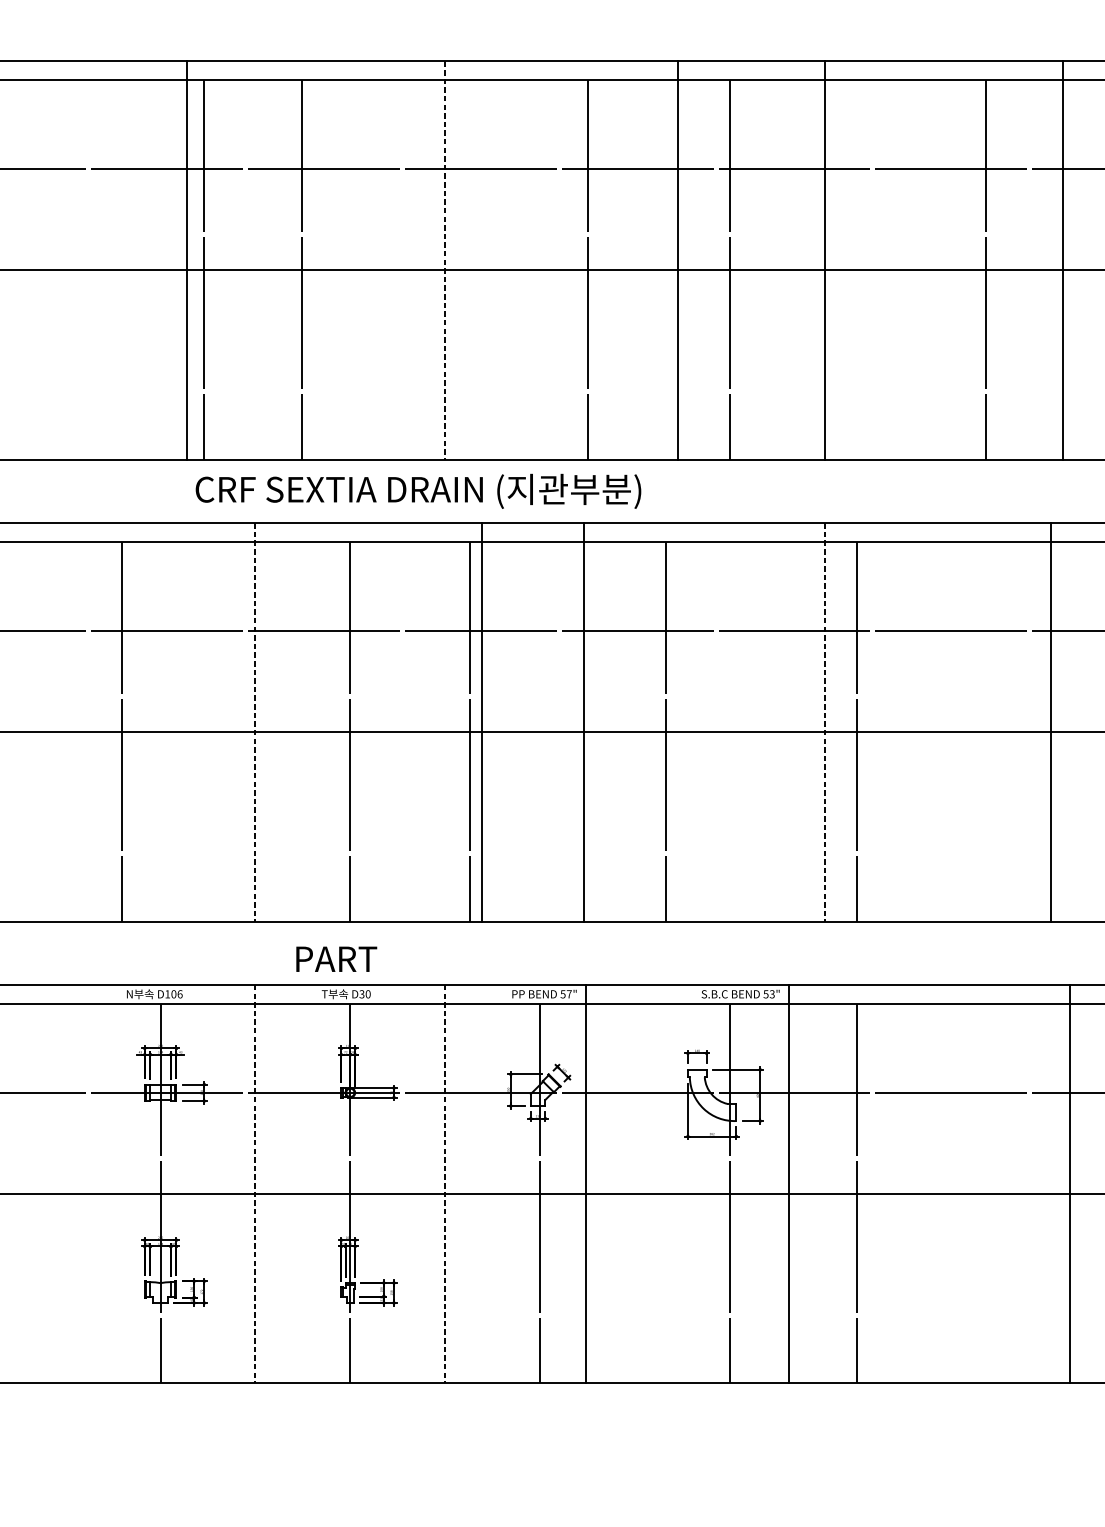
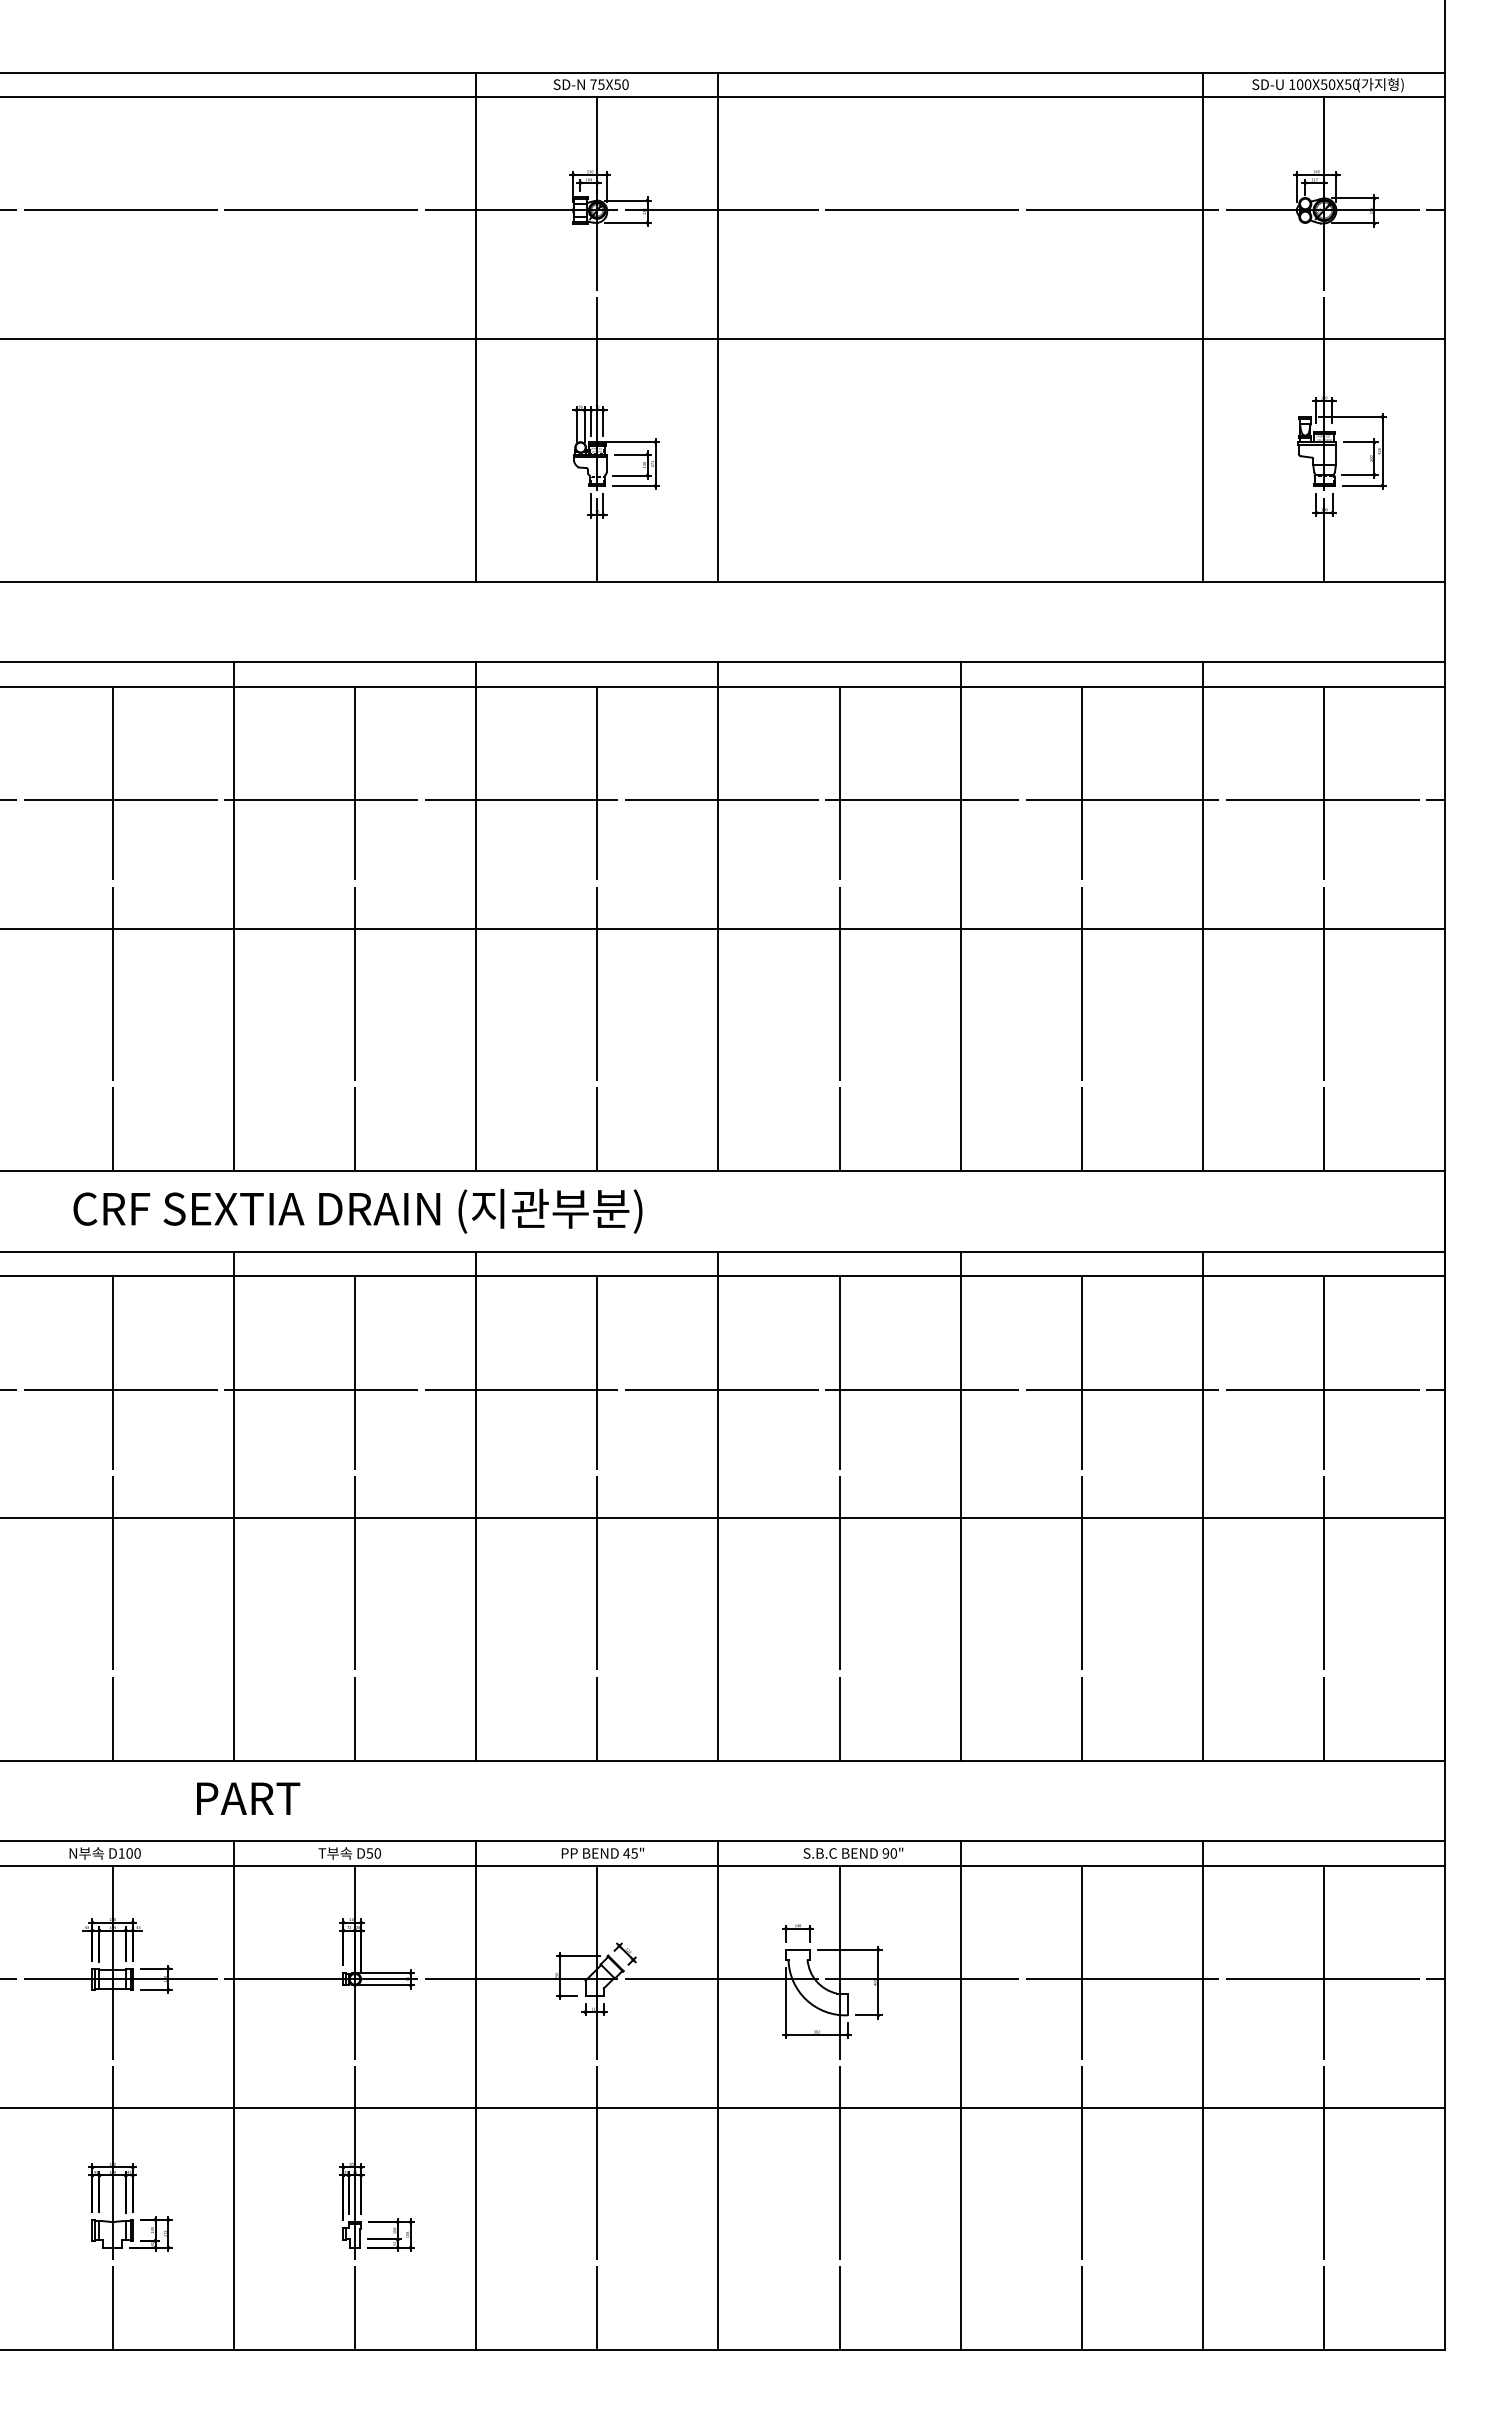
line: (186, 260) -> (233, 916), moved
line: (678, 260) -> (718, 916), moved
line: (1063, 260) -> (1203, 916), moved
line: (445, 261) -> (476, 917), dashed -> solid
line: (204, 269) -> (112, 928), moved
line: (301, 269) -> (354, 928), moved
line: (588, 269) -> (597, 928), moved
line: (985, 269) -> (1081, 928), moved
text: (418, 490) -> (357, 1210), moved
line: (482, 721) -> (476, 1505), moved
line: (584, 721) -> (718, 1505), moved
line: (1050, 721) -> (1203, 1505), moved
line: (255, 722) -> (233, 1506), dashed -> solid
line: (824, 722) -> (960, 1506), dashed -> solid
line: (122, 731) -> (112, 1518), moved
line: (470, 731) -> (597, 1518), moved
line: (666, 731) -> (839, 1518), moved
line: (856, 731) -> (1081, 1518), moved
text: (336, 959) -> (248, 1798), moved
text: (180, 994) -> (137, 1853), D106 -> D100
text: (361, 994) -> (369, 1853), D30 -> D50
text: (566, 994) -> (630, 1853), 57" -> 45"
text: (768, 994) -> (889, 1853), 53" -> 90"
line: (586, 1183) -> (718, 2095), moved
line: (788, 1183) -> (960, 2095), moved
line: (1070, 1183) -> (1203, 2095), moved
line: (255, 1184) -> (233, 2096), dashed -> solid
line: (445, 1184) -> (476, 2096), dashed -> solid
line: (856, 1193) -> (1081, 2107), moved

